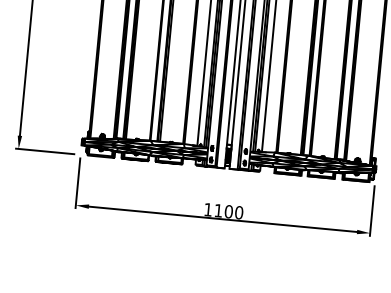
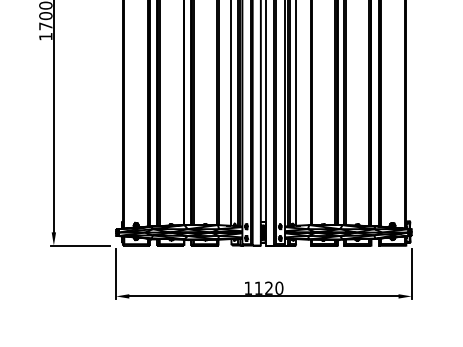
text: (229, 210) -> (269, 287), 1100 -> 1120

